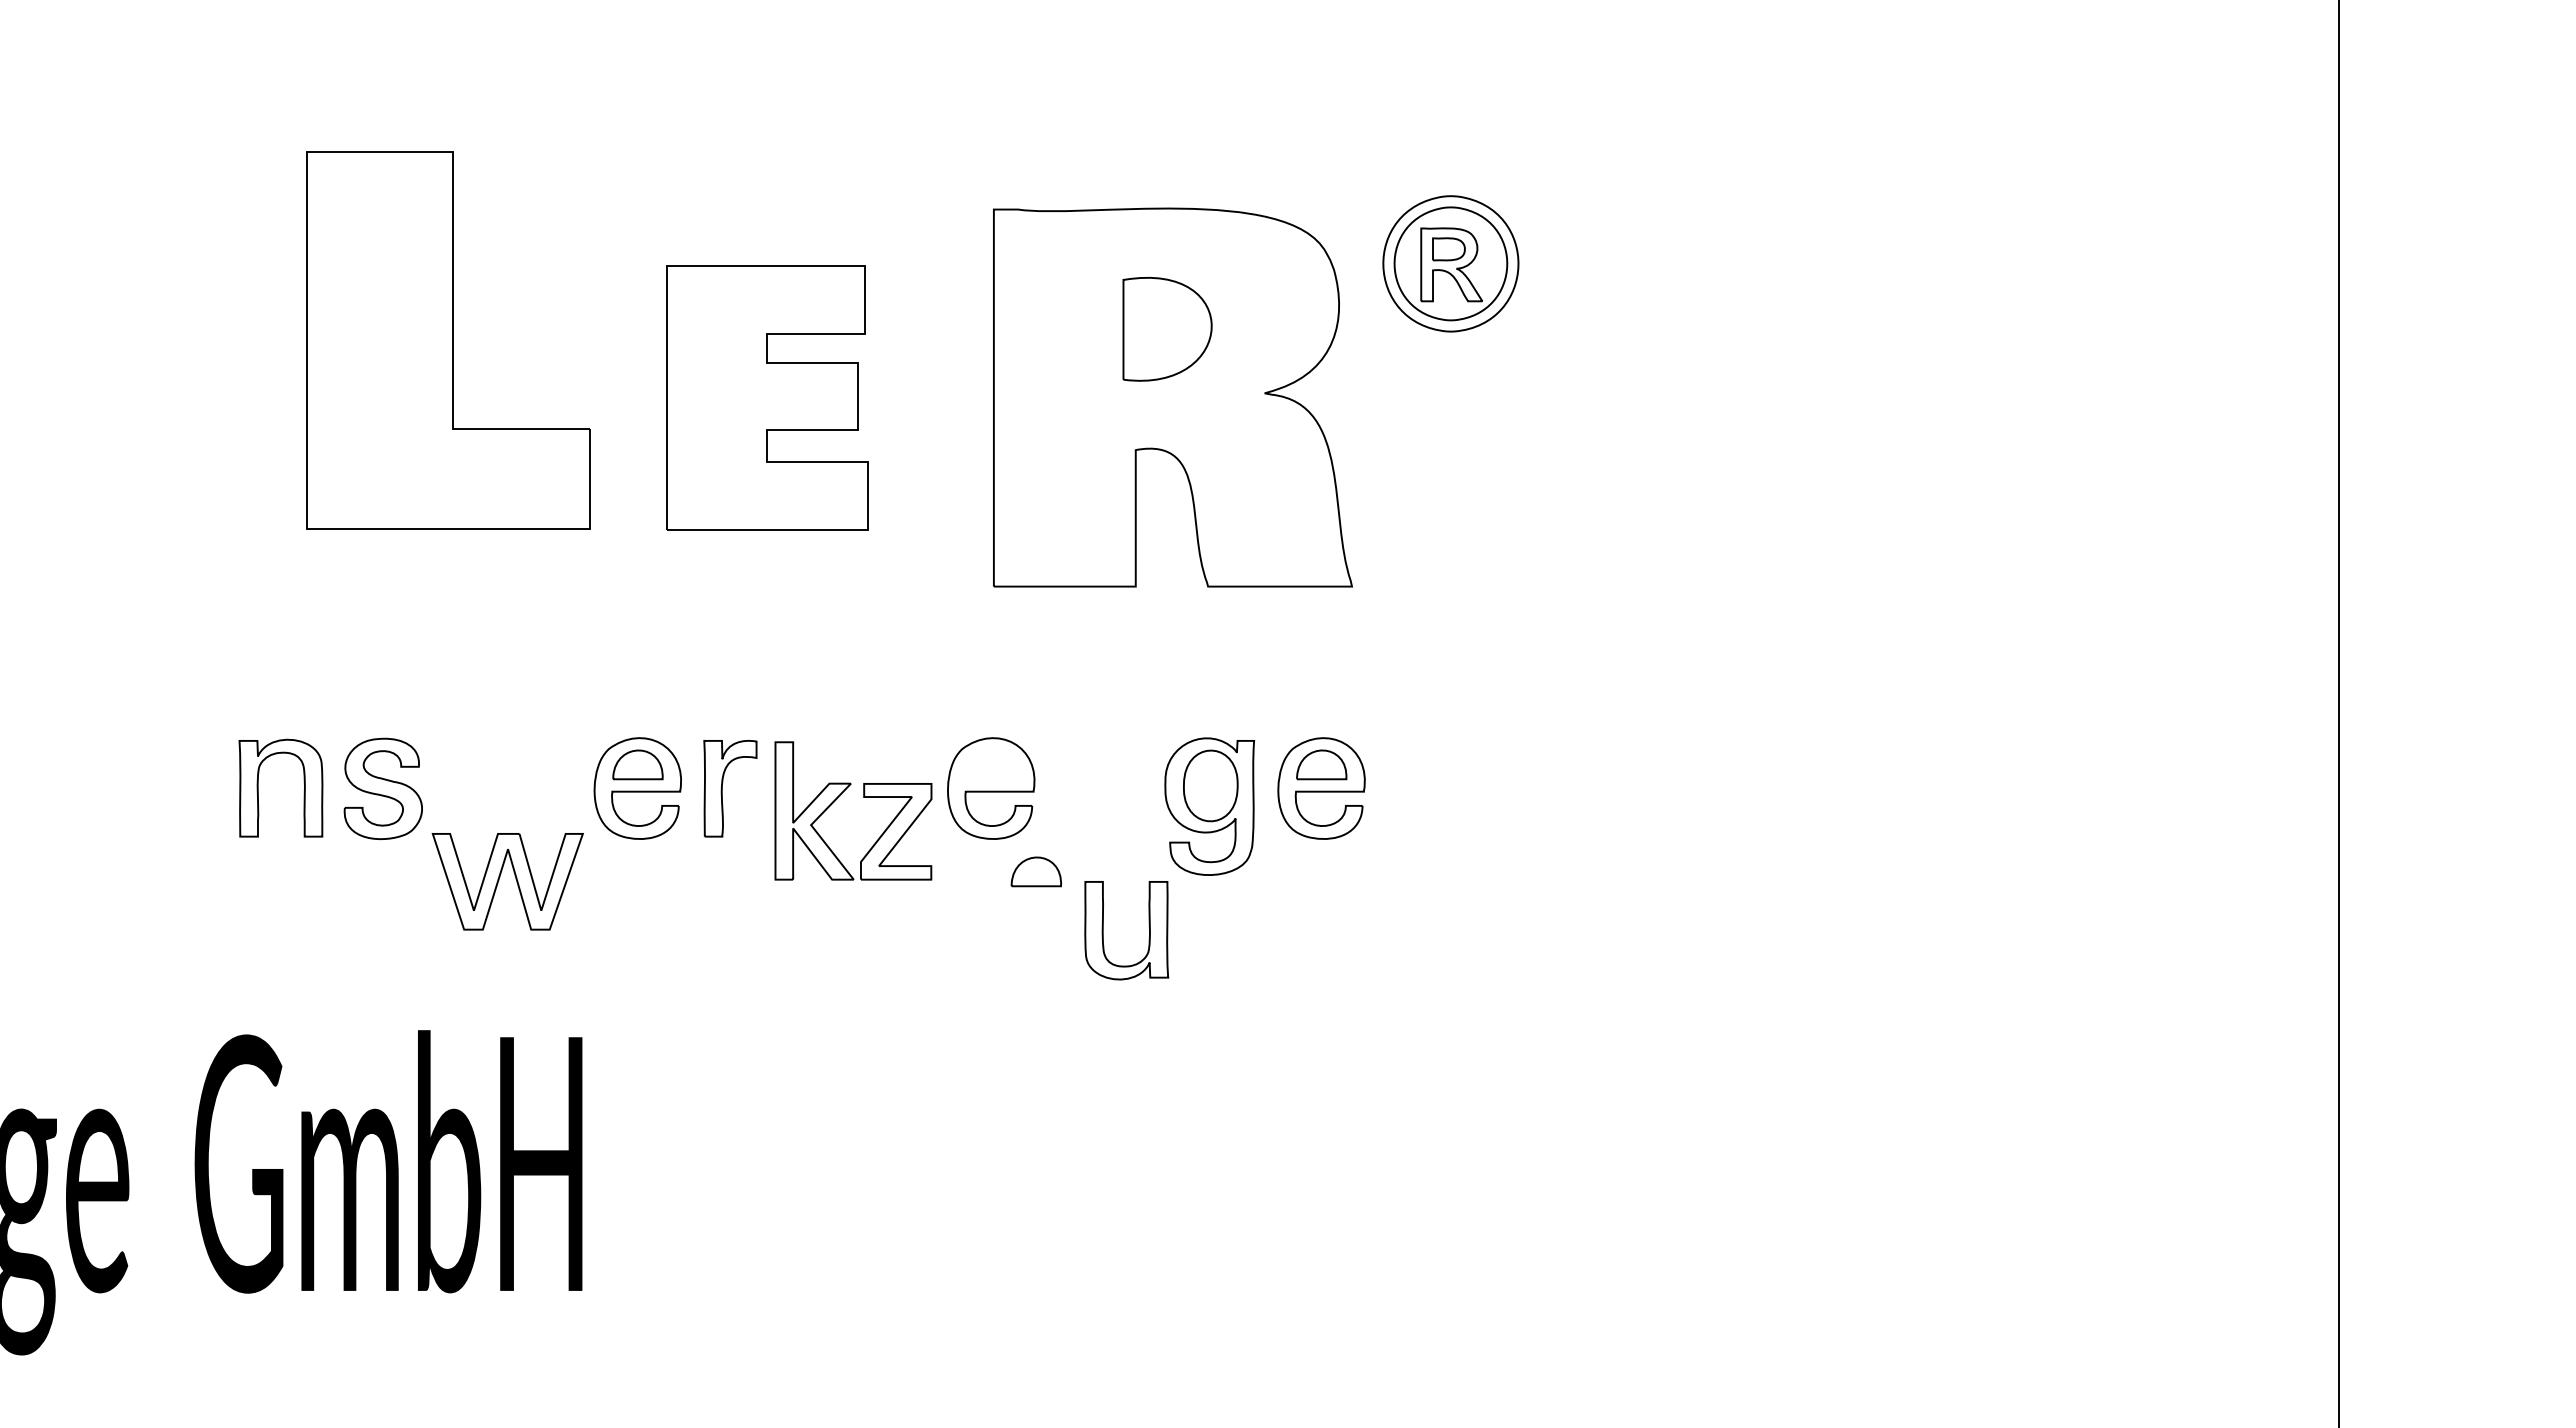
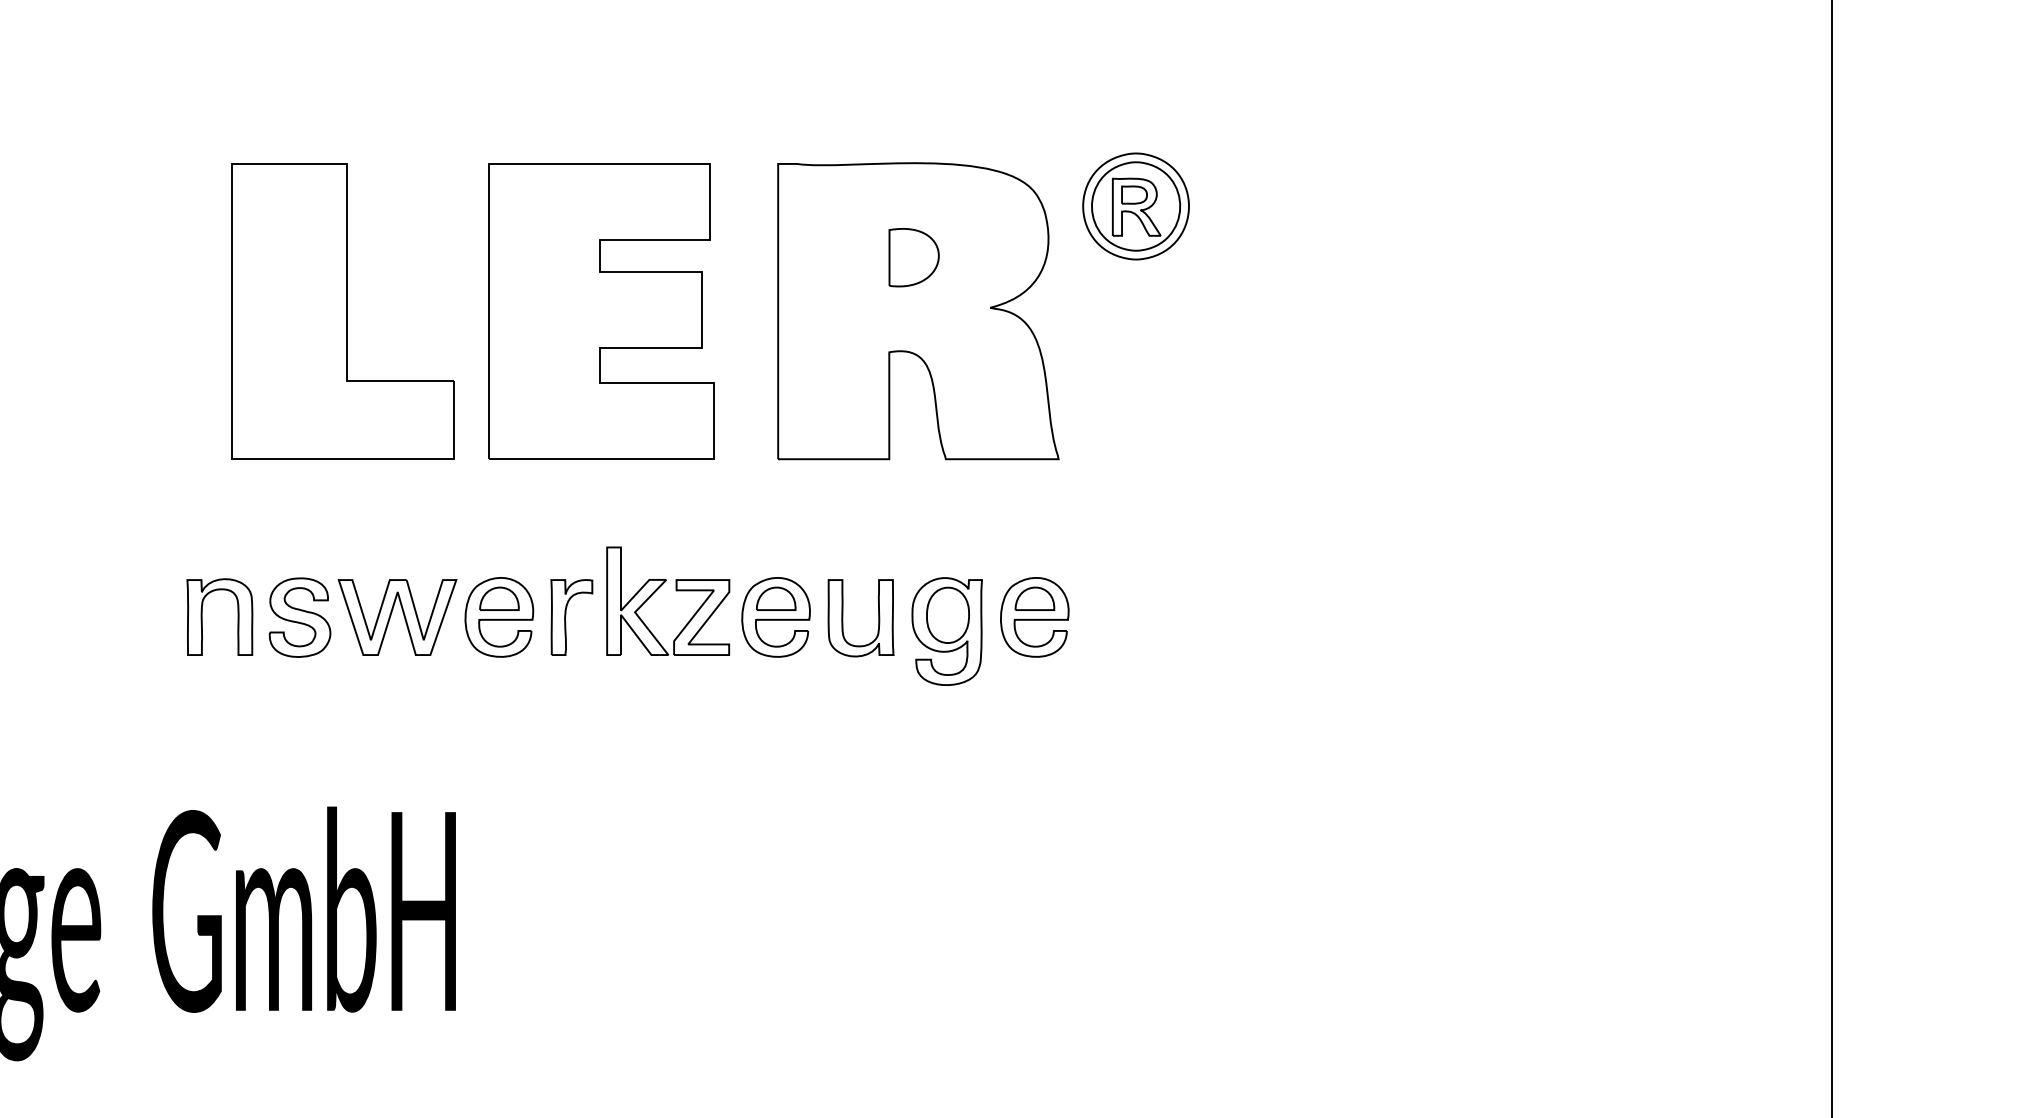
part: (1167, 328) -> (914, 257), size x0.71
part: (448, 340) -> (343, 311), moved
part: (767, 398) -> (600, 311), size x1.43
part: (863, 797) -> (676, 590), moved
part: (1035, 871) -> (775, 598), moved
part: (500, 877) -> (391, 614), moved
part: (1148, 925) -> (878, 614), moved

